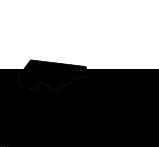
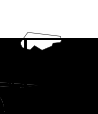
fill: (52, 75) -> (40, 41), removed

